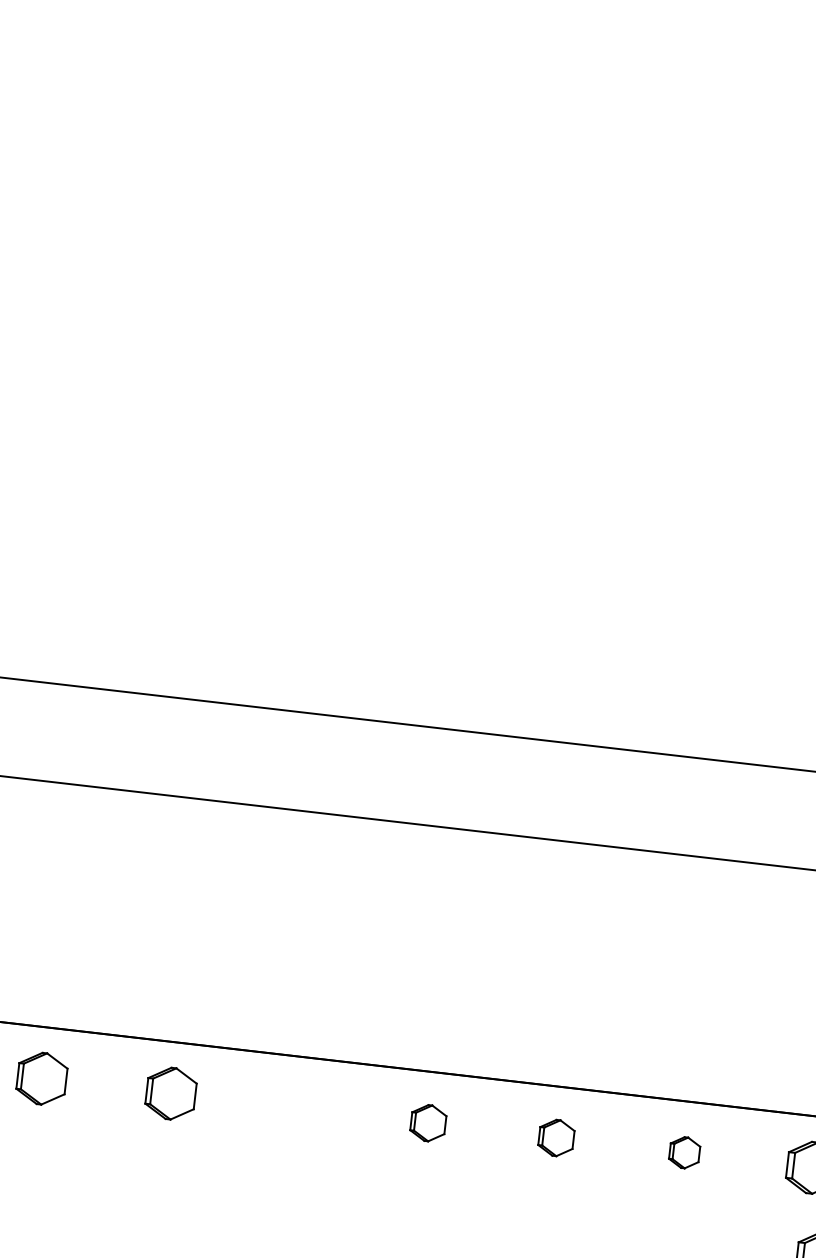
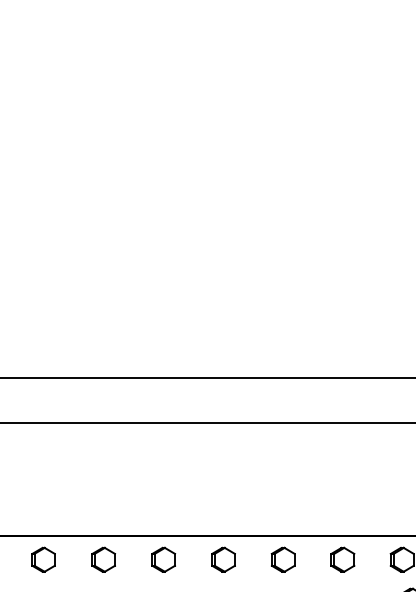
part: (299, 1107) -> (163, 559), added
part: (428, 1122) -> (223, 559), size x1.43
part: (554, 1137) -> (282, 559), size x1.43
part: (683, 1152) -> (342, 559), size x1.67

